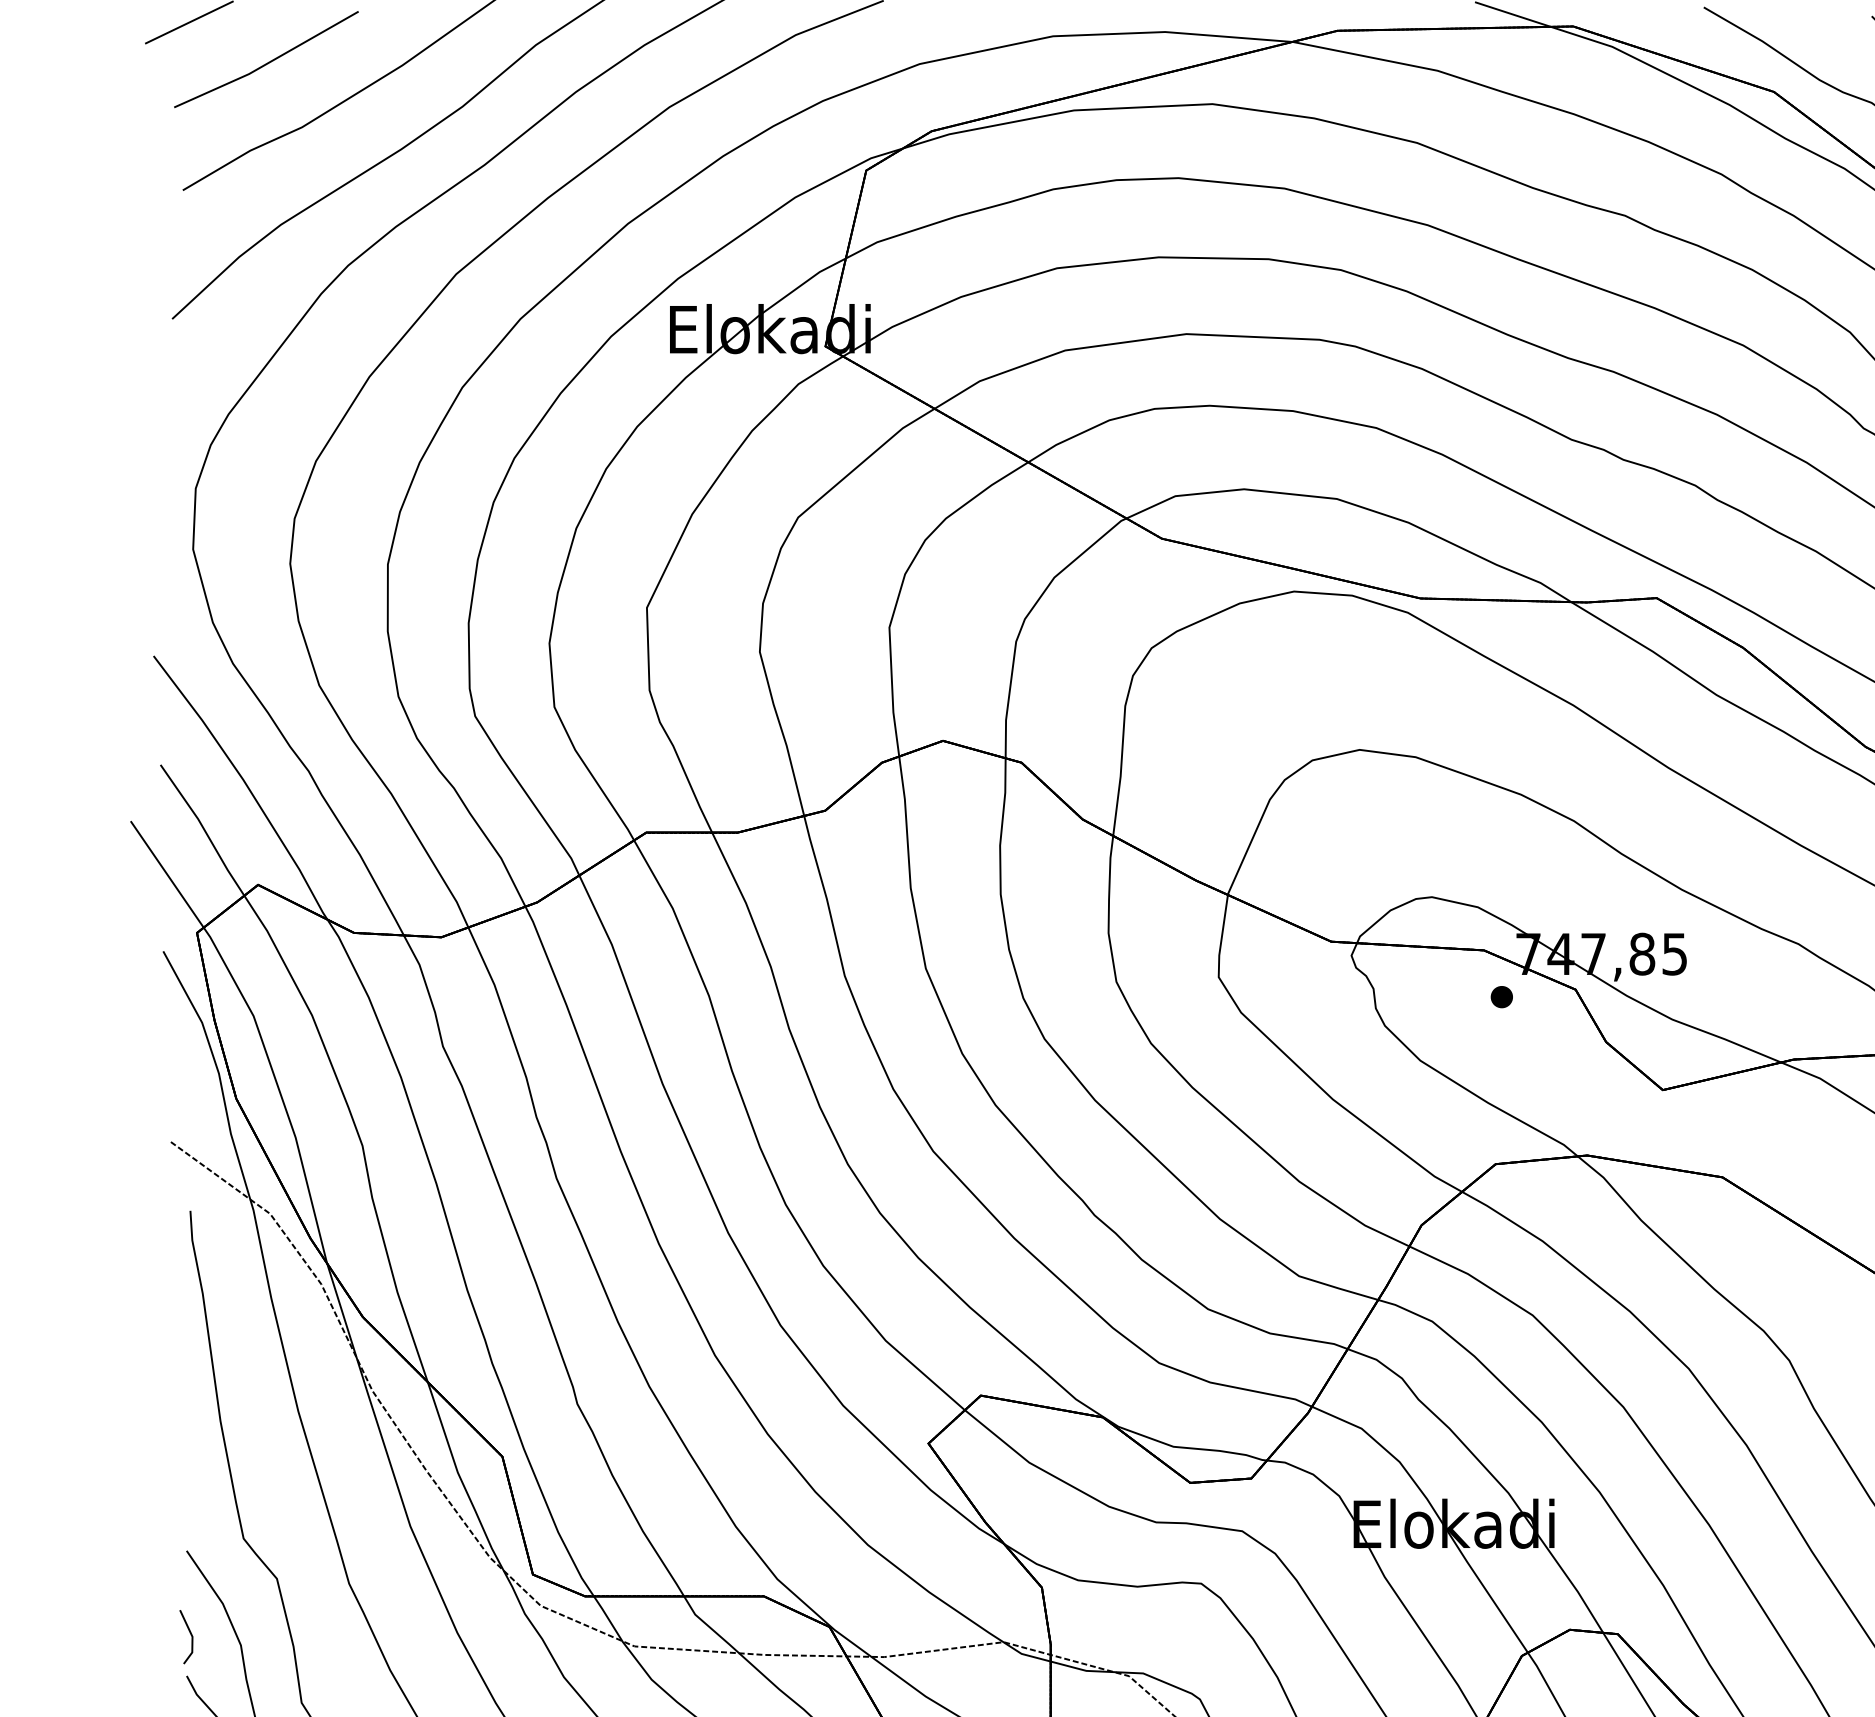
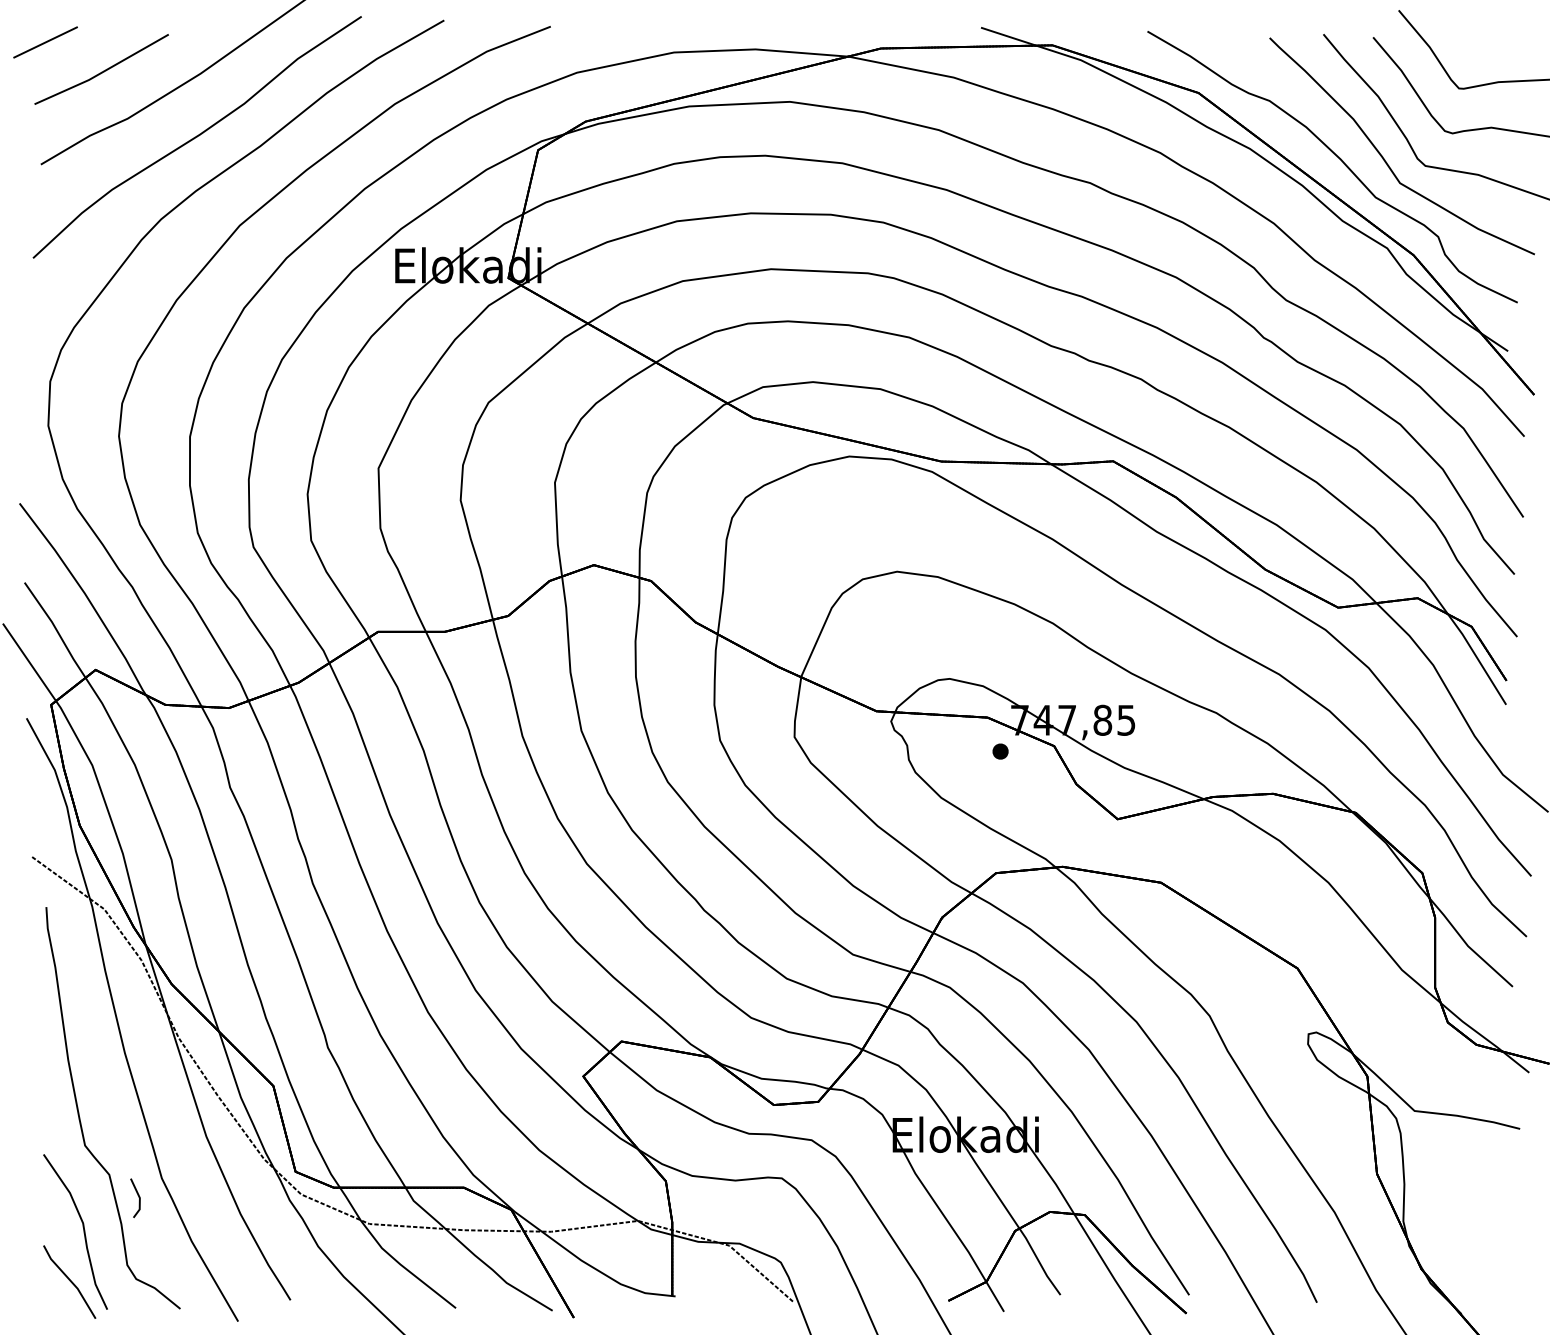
part: (186, 1637) -> (135, 1198), moved

